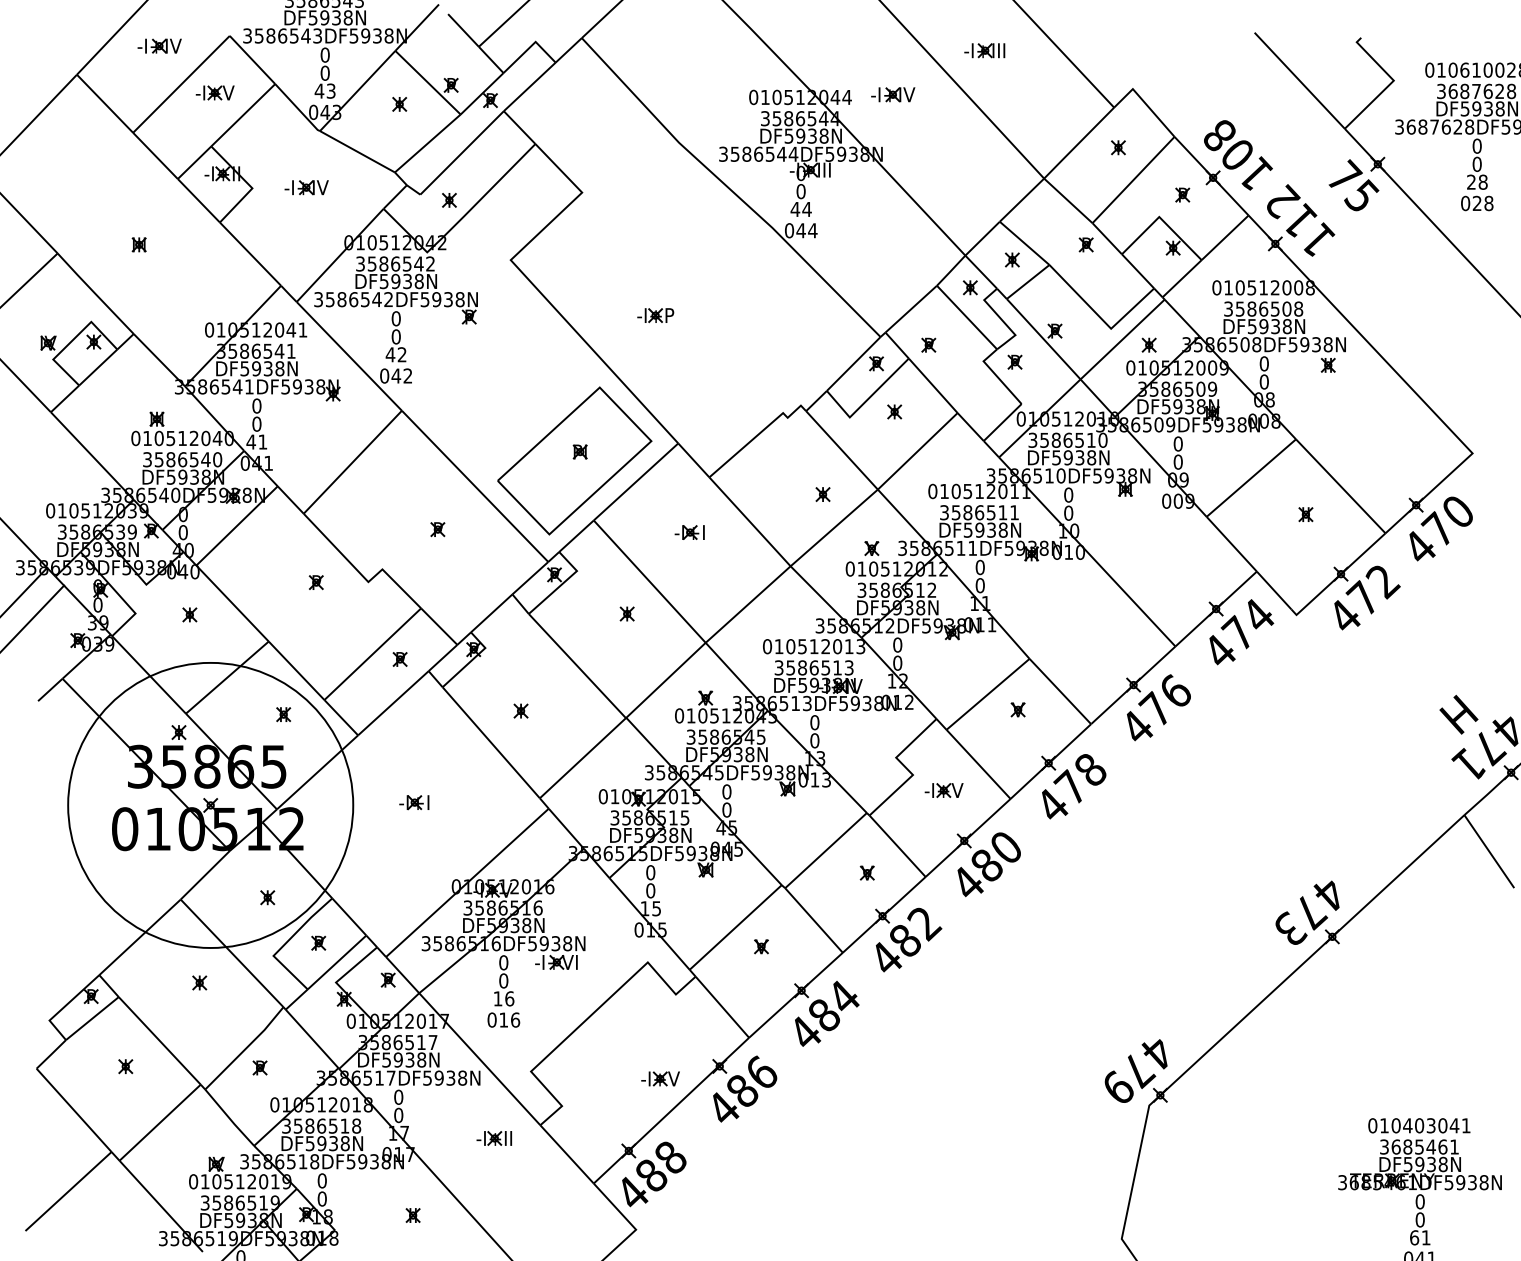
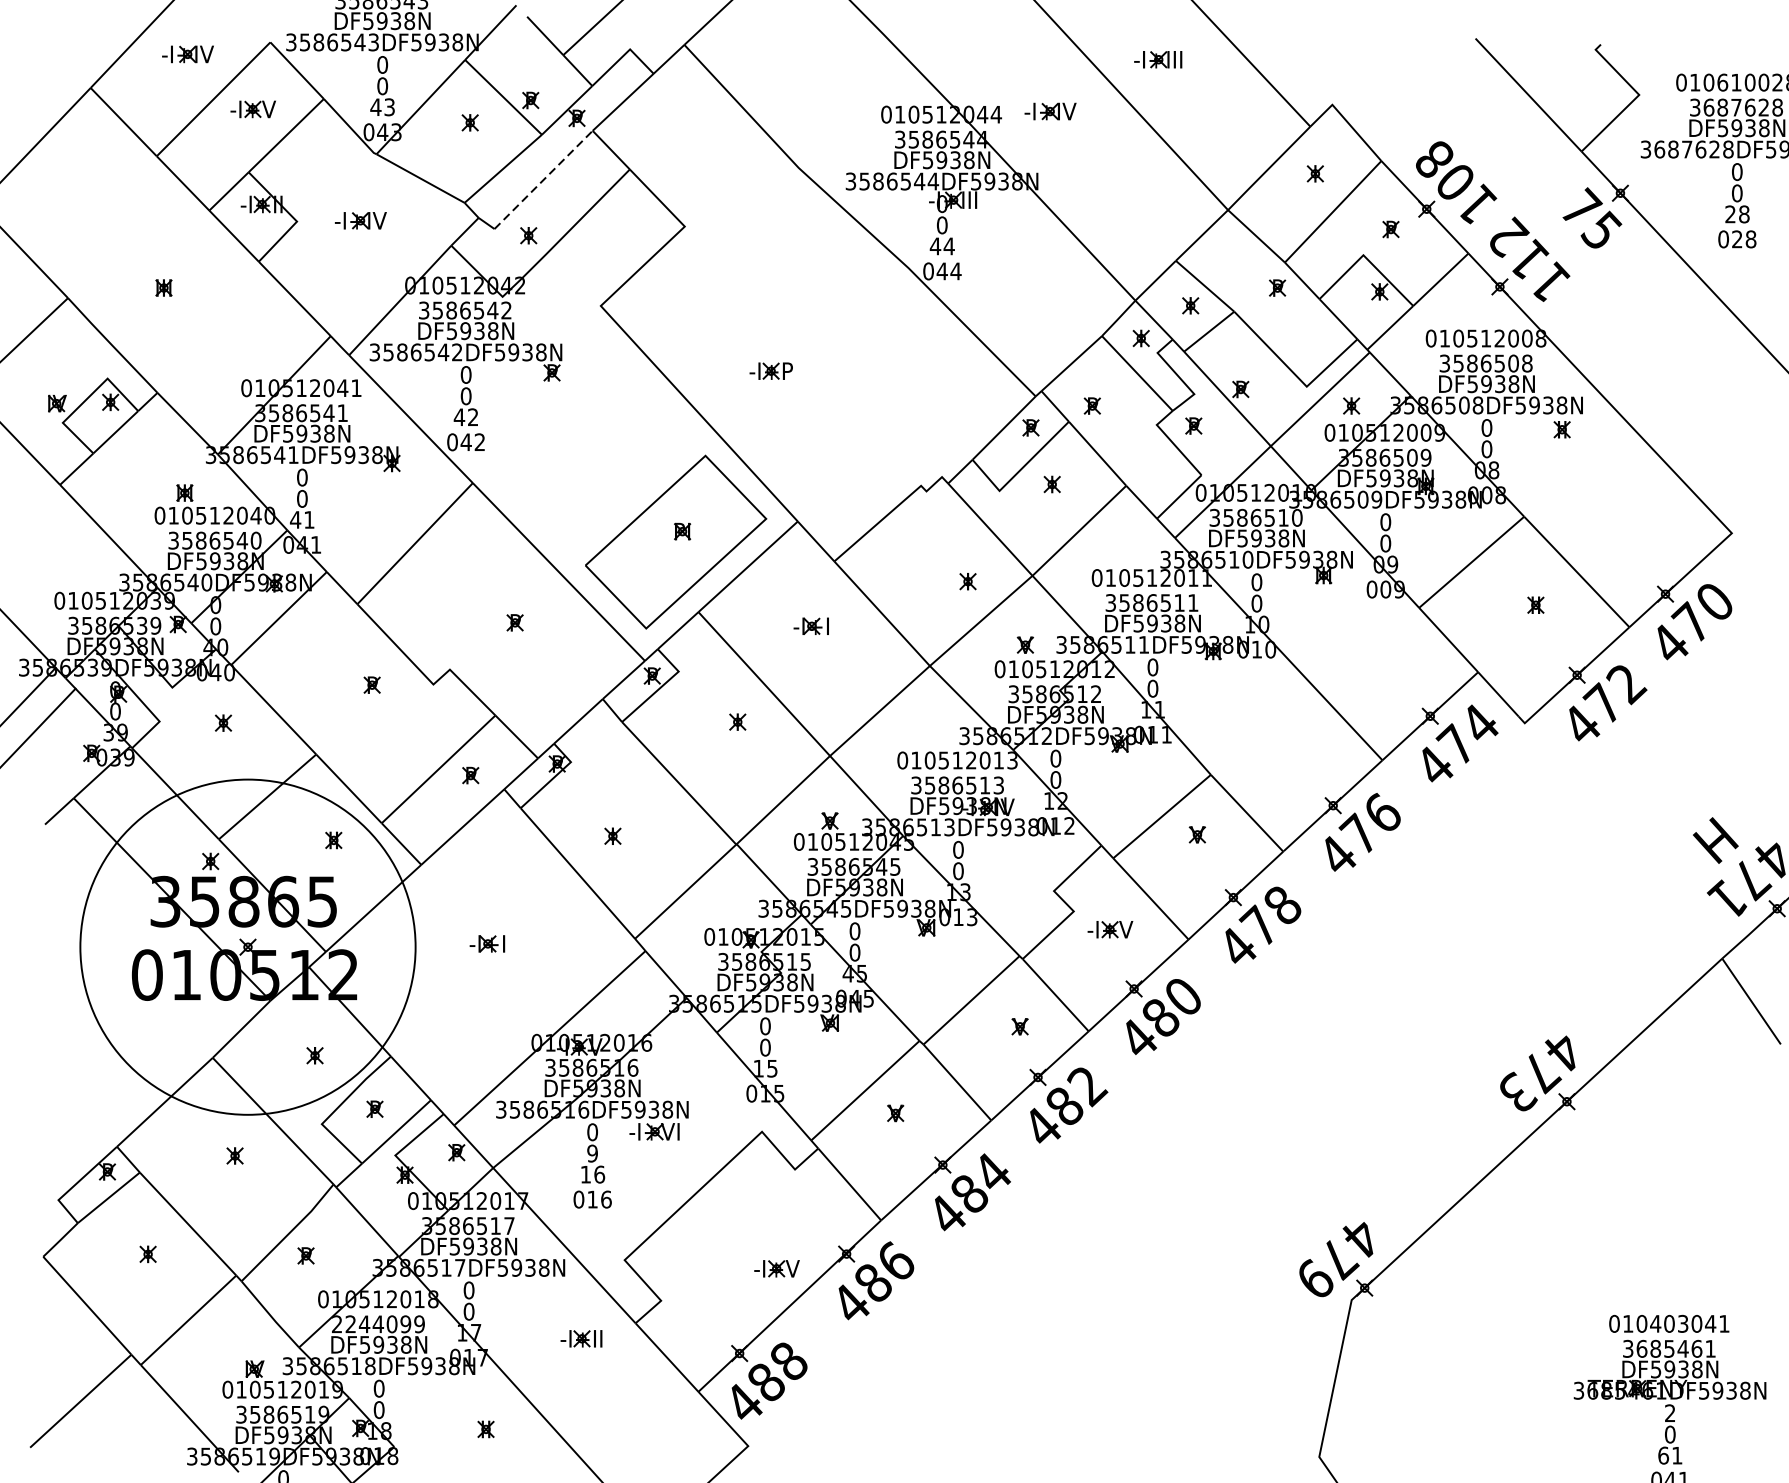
line: (462, 152) -> (544, 179), solid -> dashed
text: (503, 980) -> (592, 1153), 0 -> 9
text: (321, 1125) -> (378, 1323), 3586518 -> 2244099
text: (1419, 1201) -> (1669, 1412), 0 -> 2

